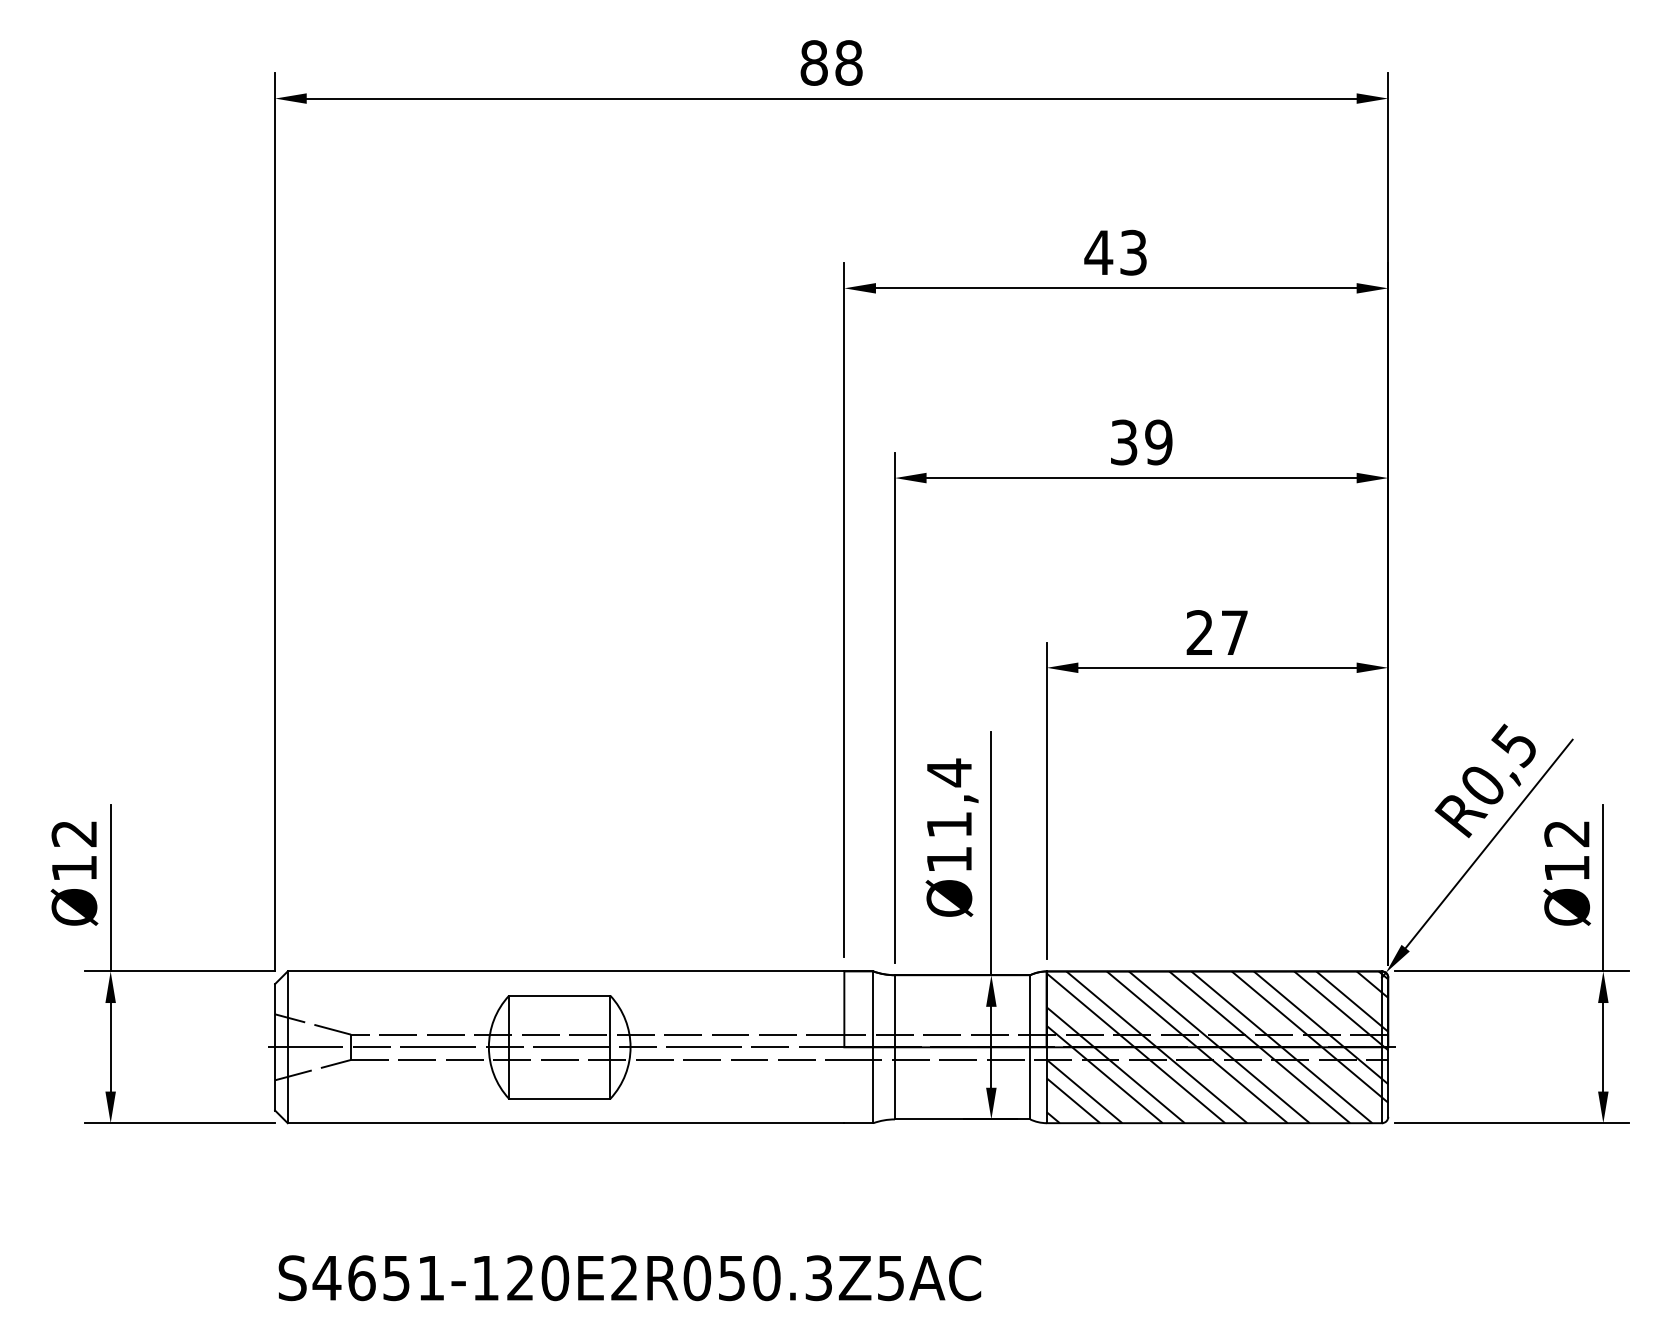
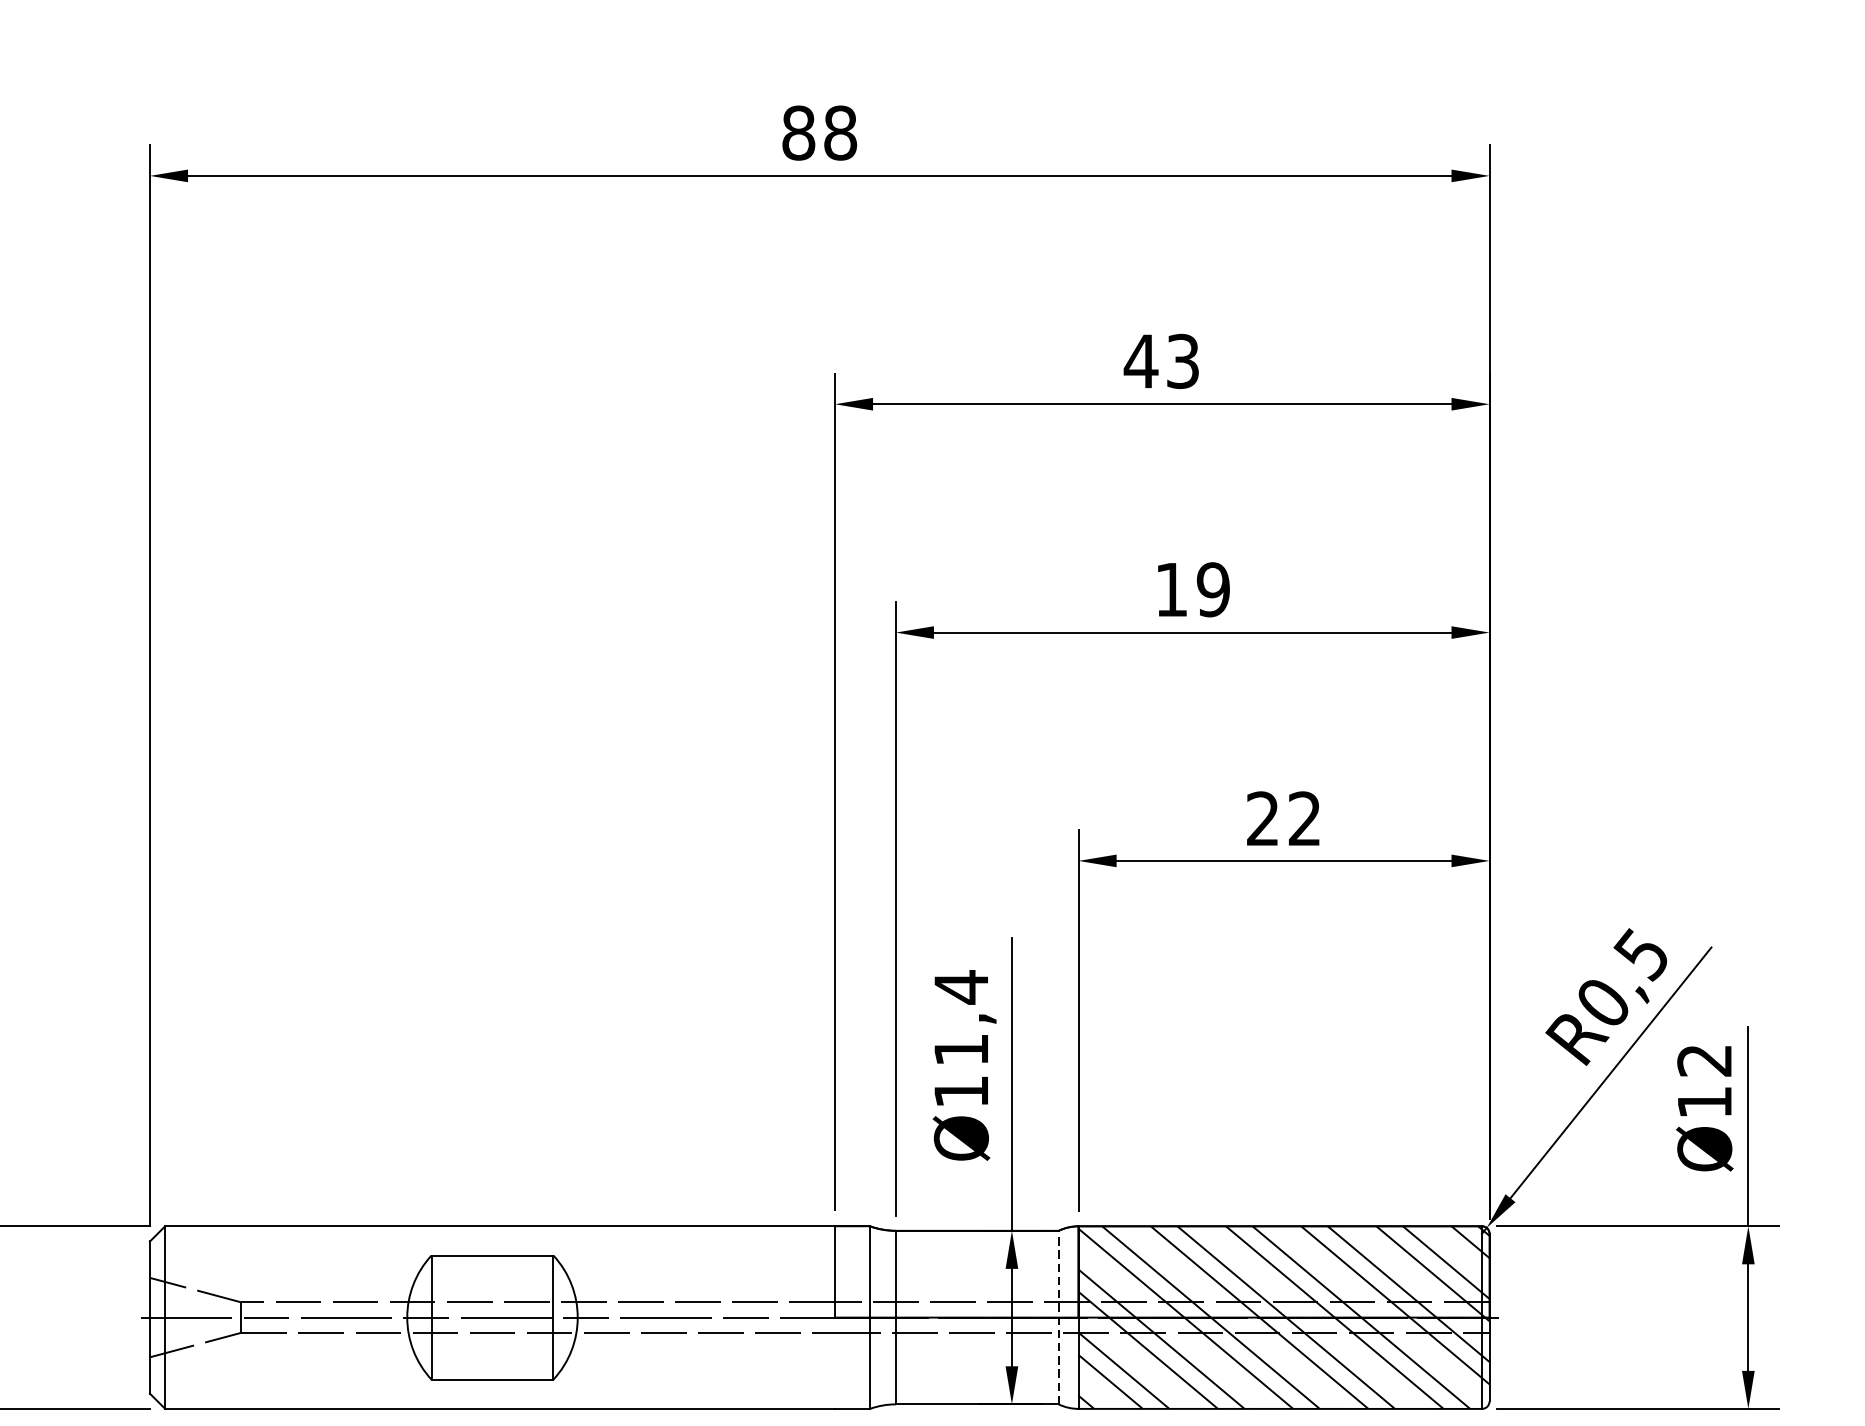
text: (1124, 442) -> (1172, 589), 39 -> 19
text: (1234, 632) -> (1304, 818), 27 -> 22
line: (1030, 1046) -> (1059, 1316), solid -> dashed

